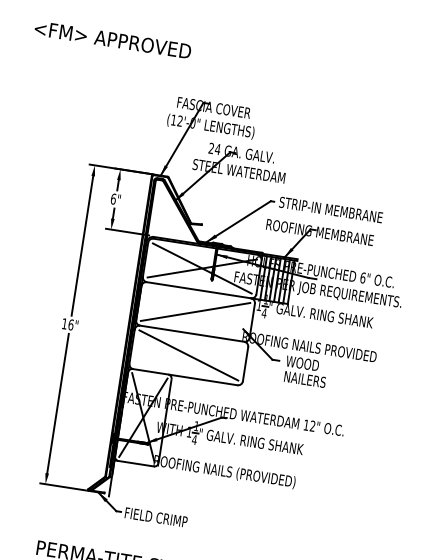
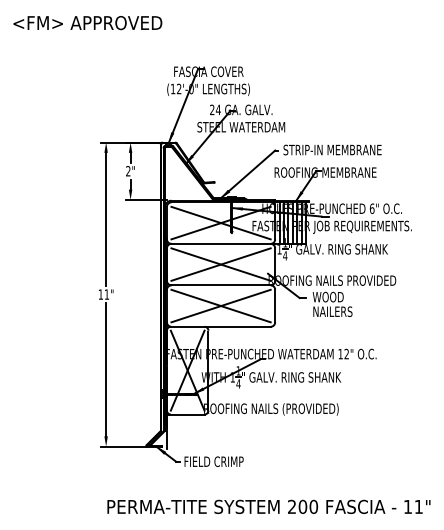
text: (112, 40) -> (87, 23), moved
text: (113, 199) -> (128, 171), 6" -> 2"
line: (194, 311) -> (220, 264), added
text: (70, 324) -> (106, 294), 16" -> 11"
line: (188, 354) -> (220, 305), added

